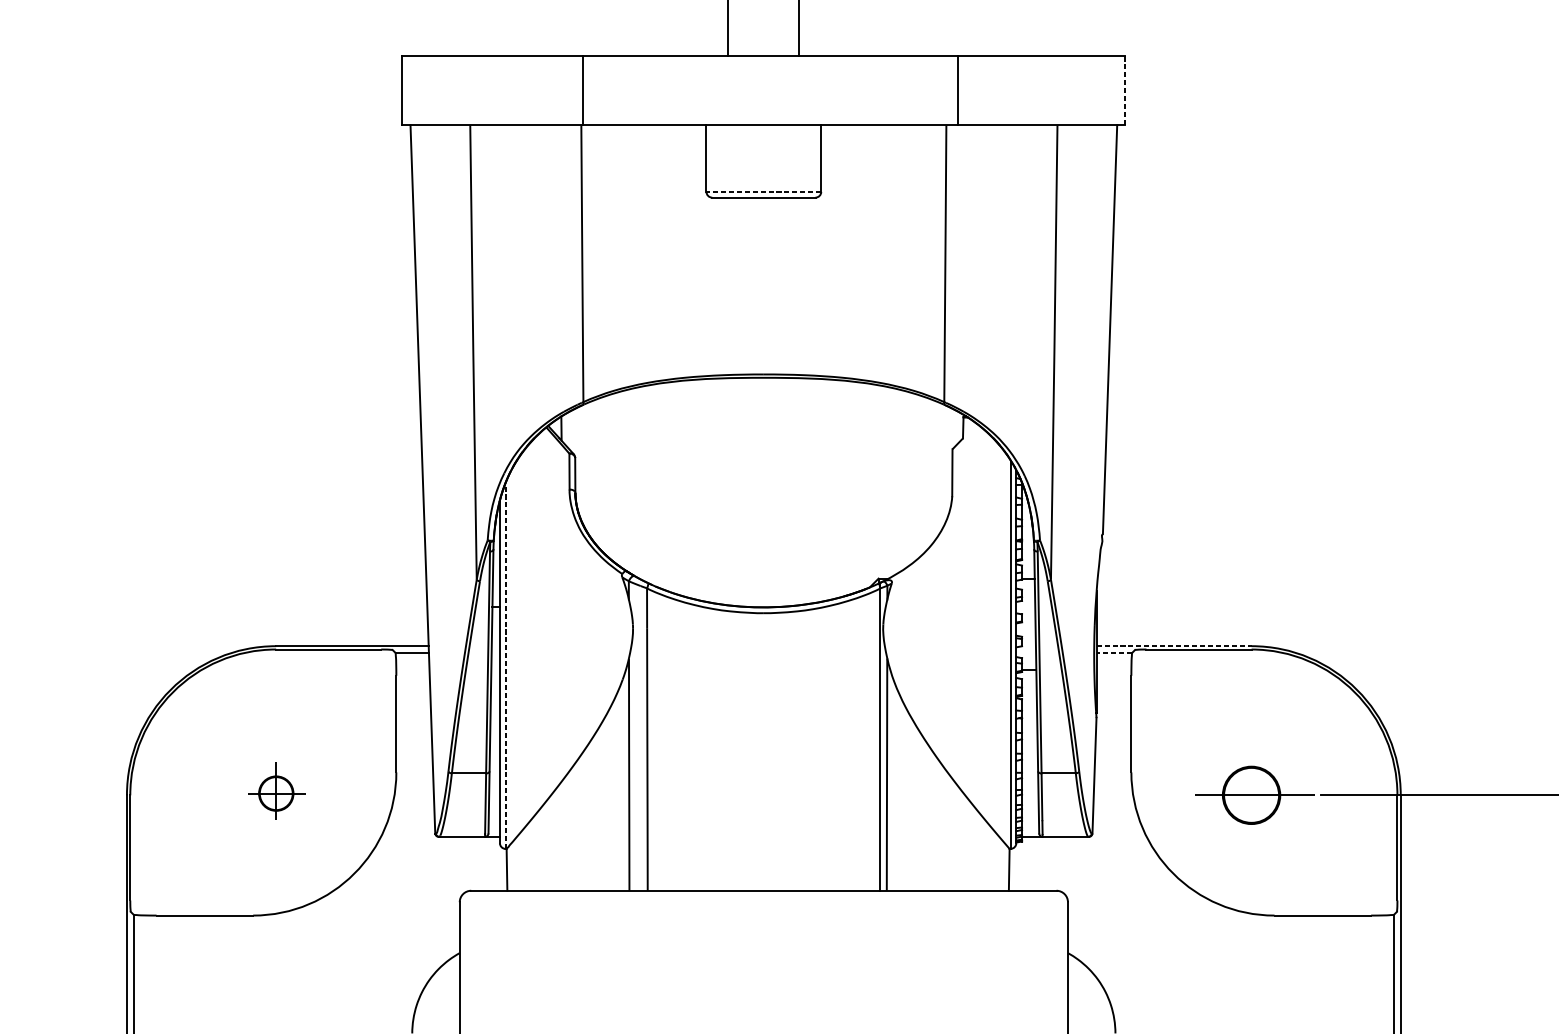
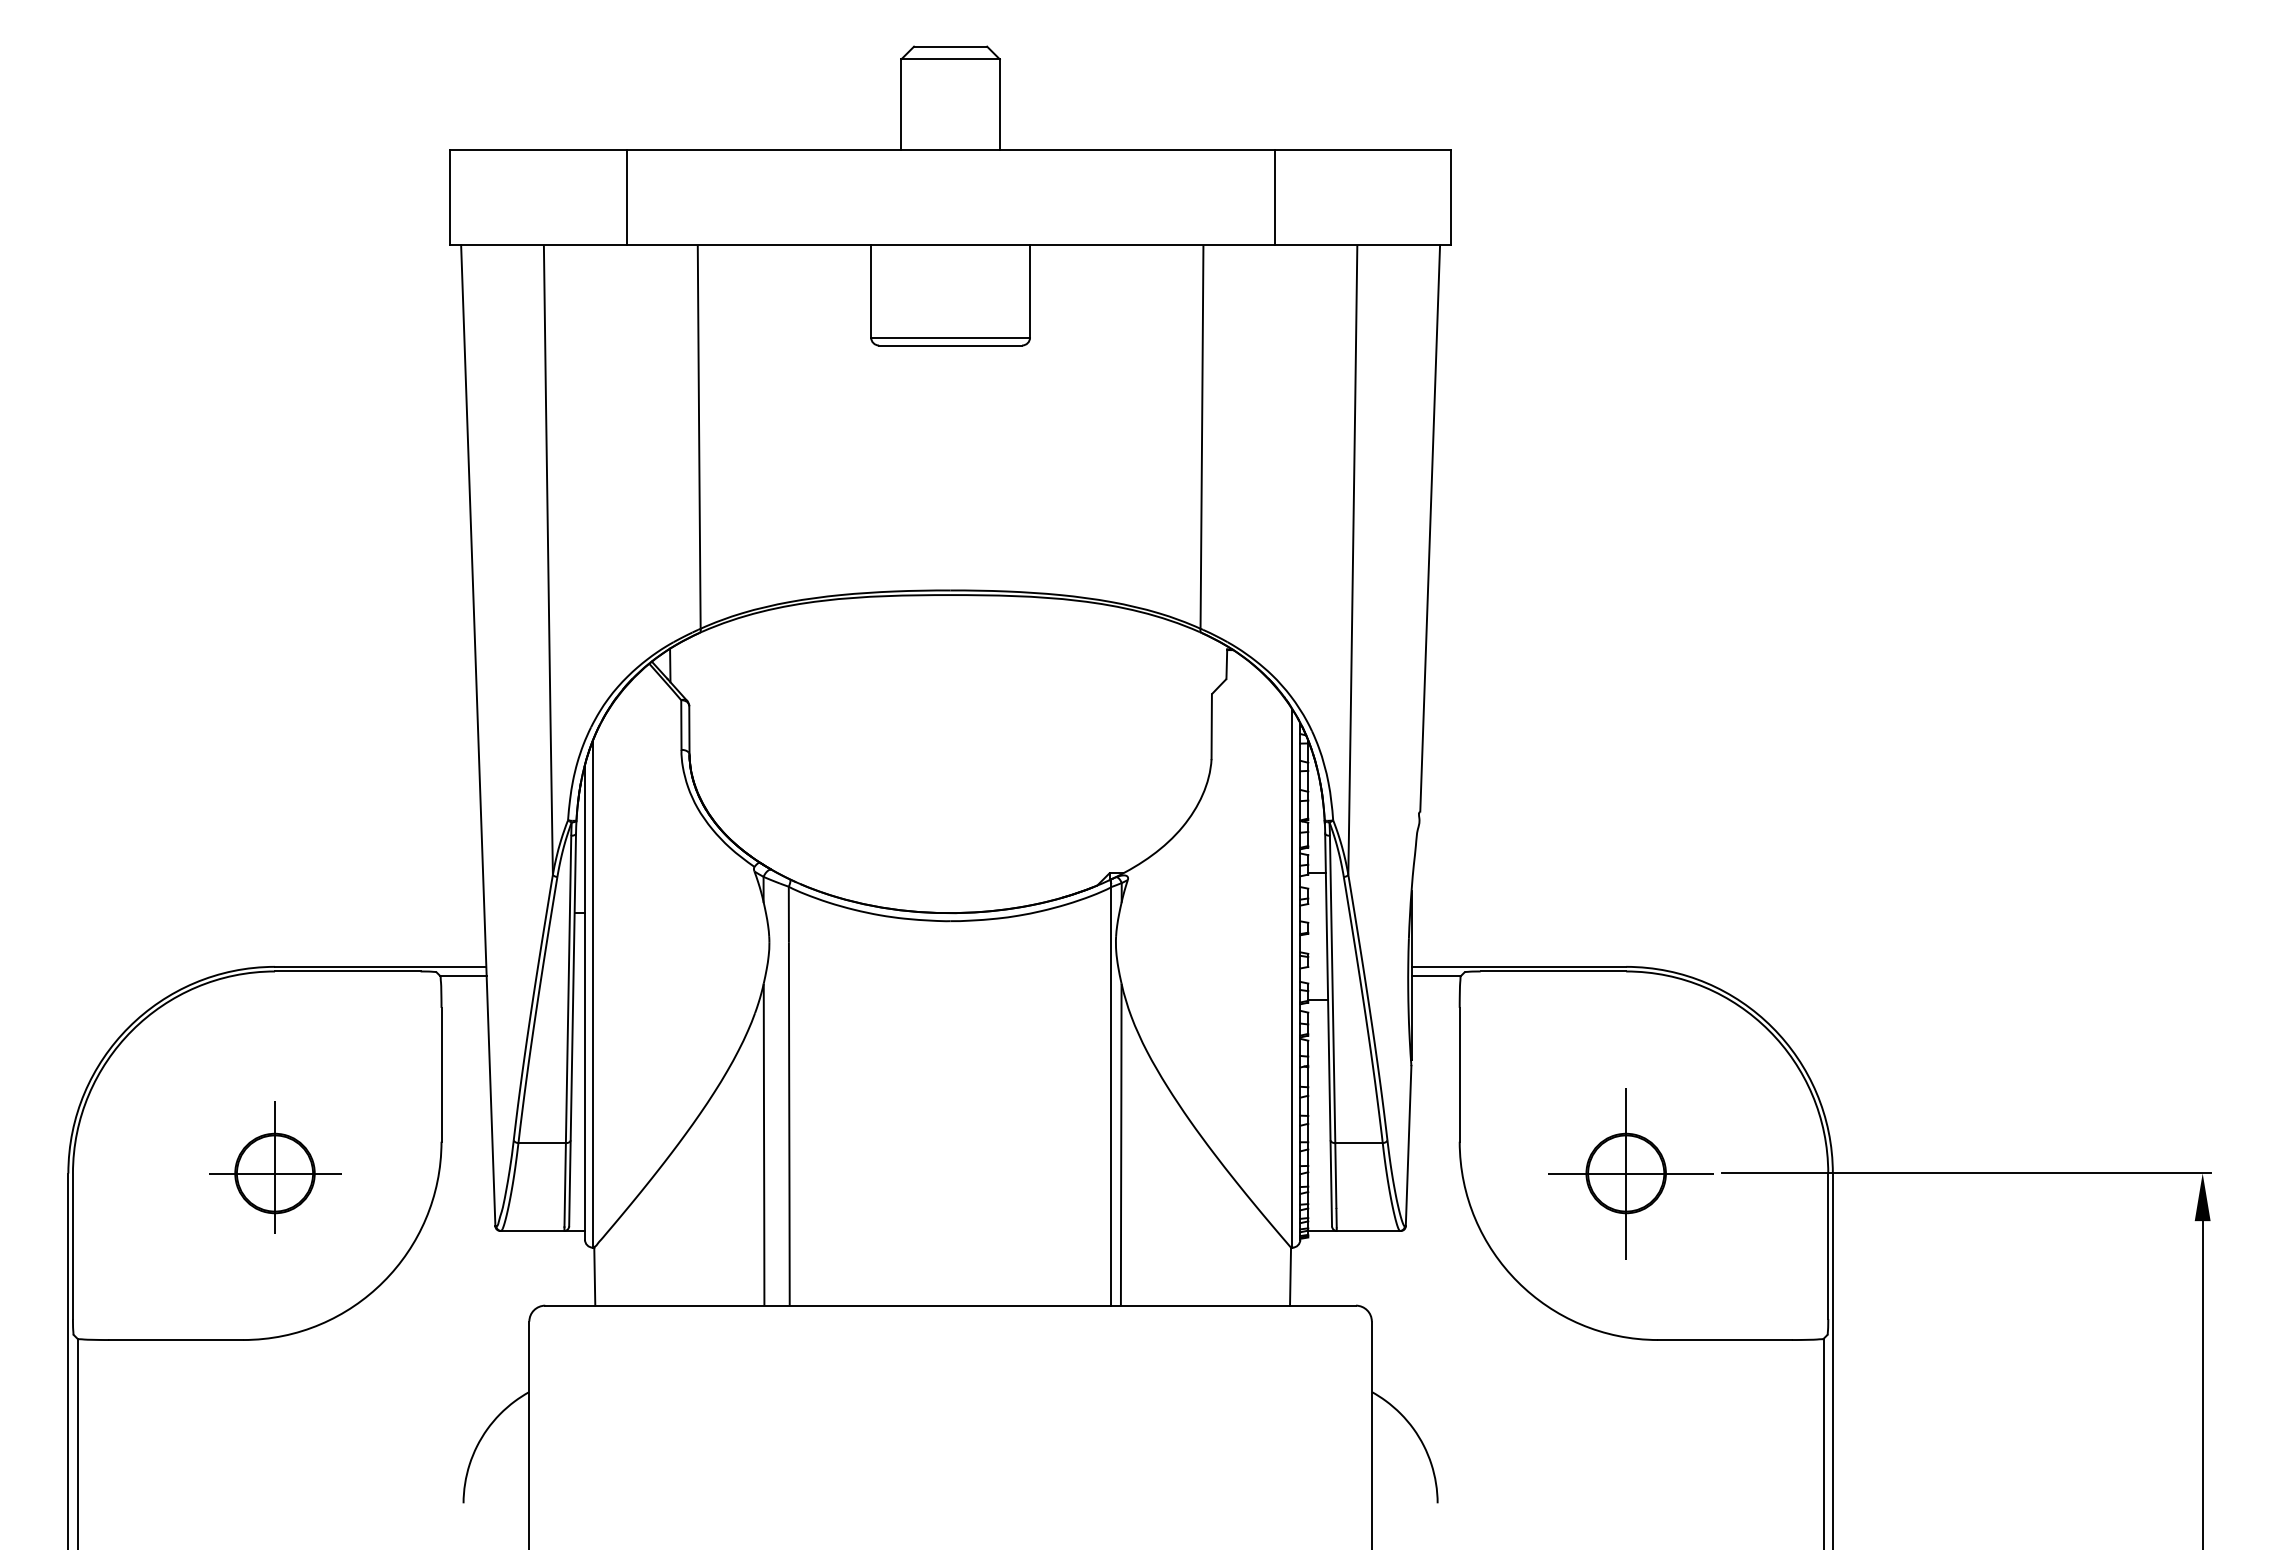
line: (583, 90) -> (626, 197), moved
line: (957, 90) -> (1274, 197), moved
line: (1125, 90) -> (1451, 197), dashed -> solid
line: (763, 191) -> (950, 337), dashed -> solid
line: (1174, 645) -> (1519, 966), dashed -> solid
line: (1114, 653) -> (1436, 976), dashed -> solid
line: (505, 666) -> (592, 994), dashed -> solid
part: (276, 791) -> (275, 1167), size x1.67
line: (1251, 795) -> (1626, 1173), added

